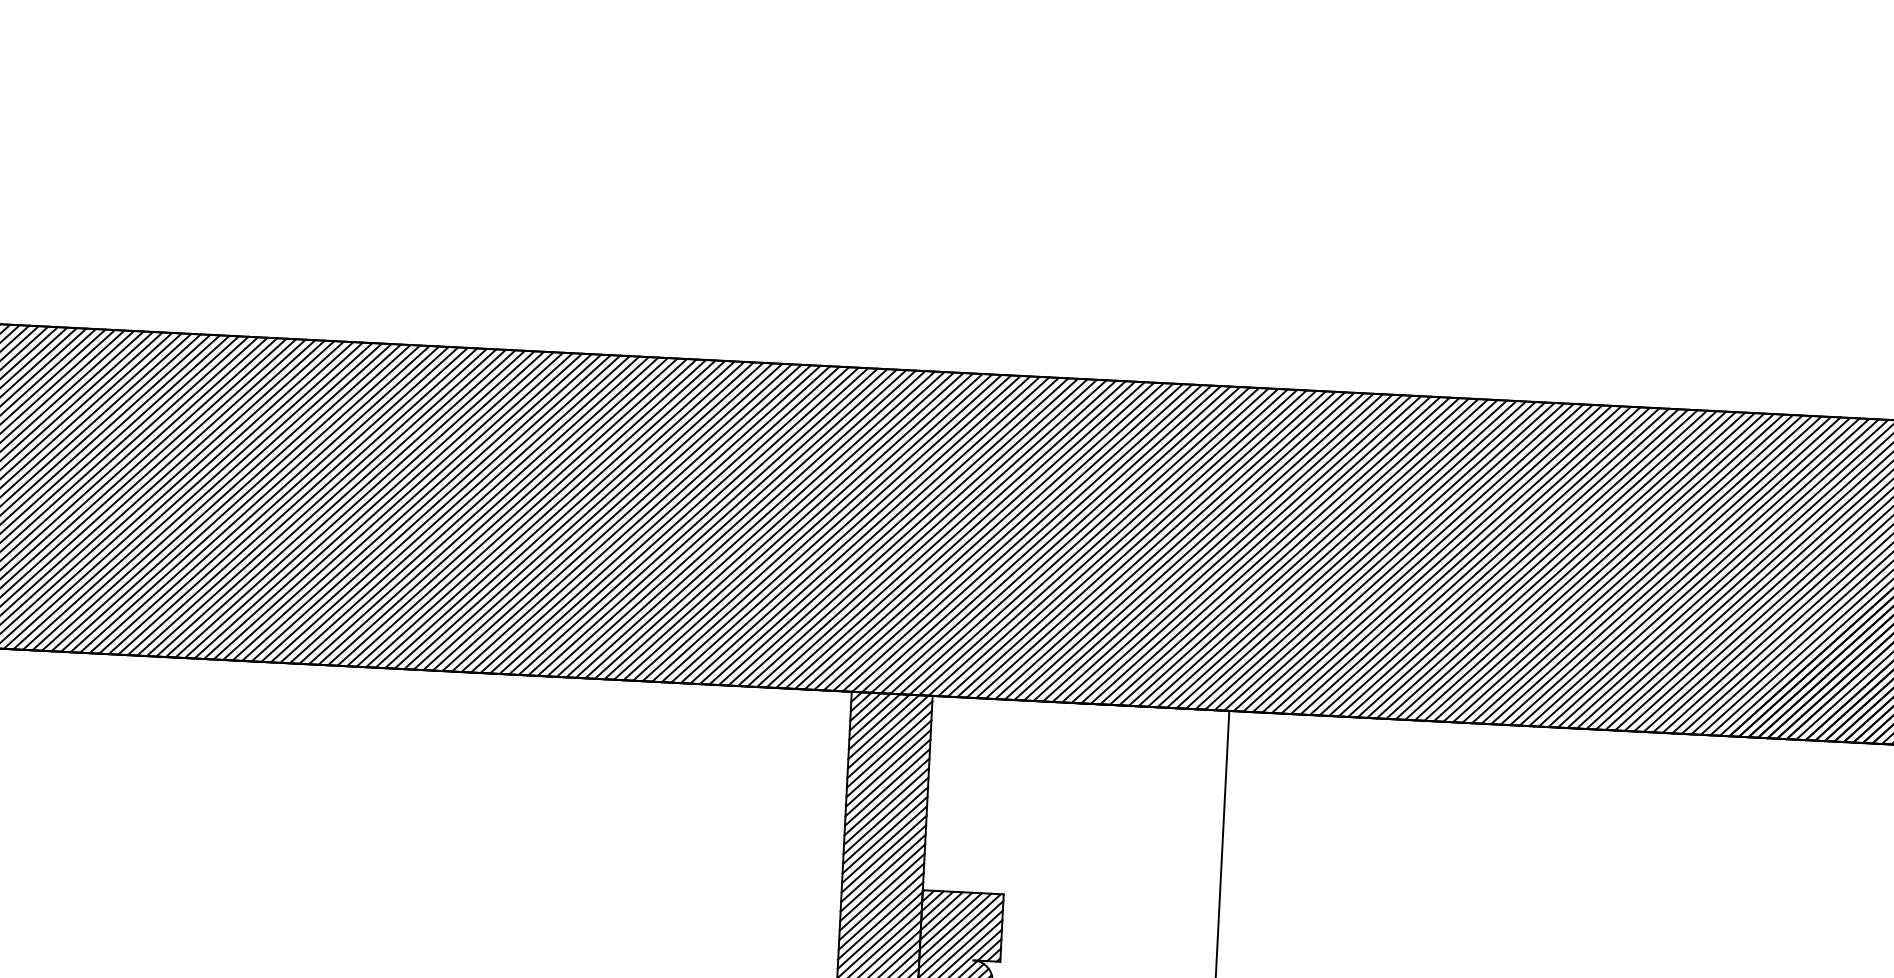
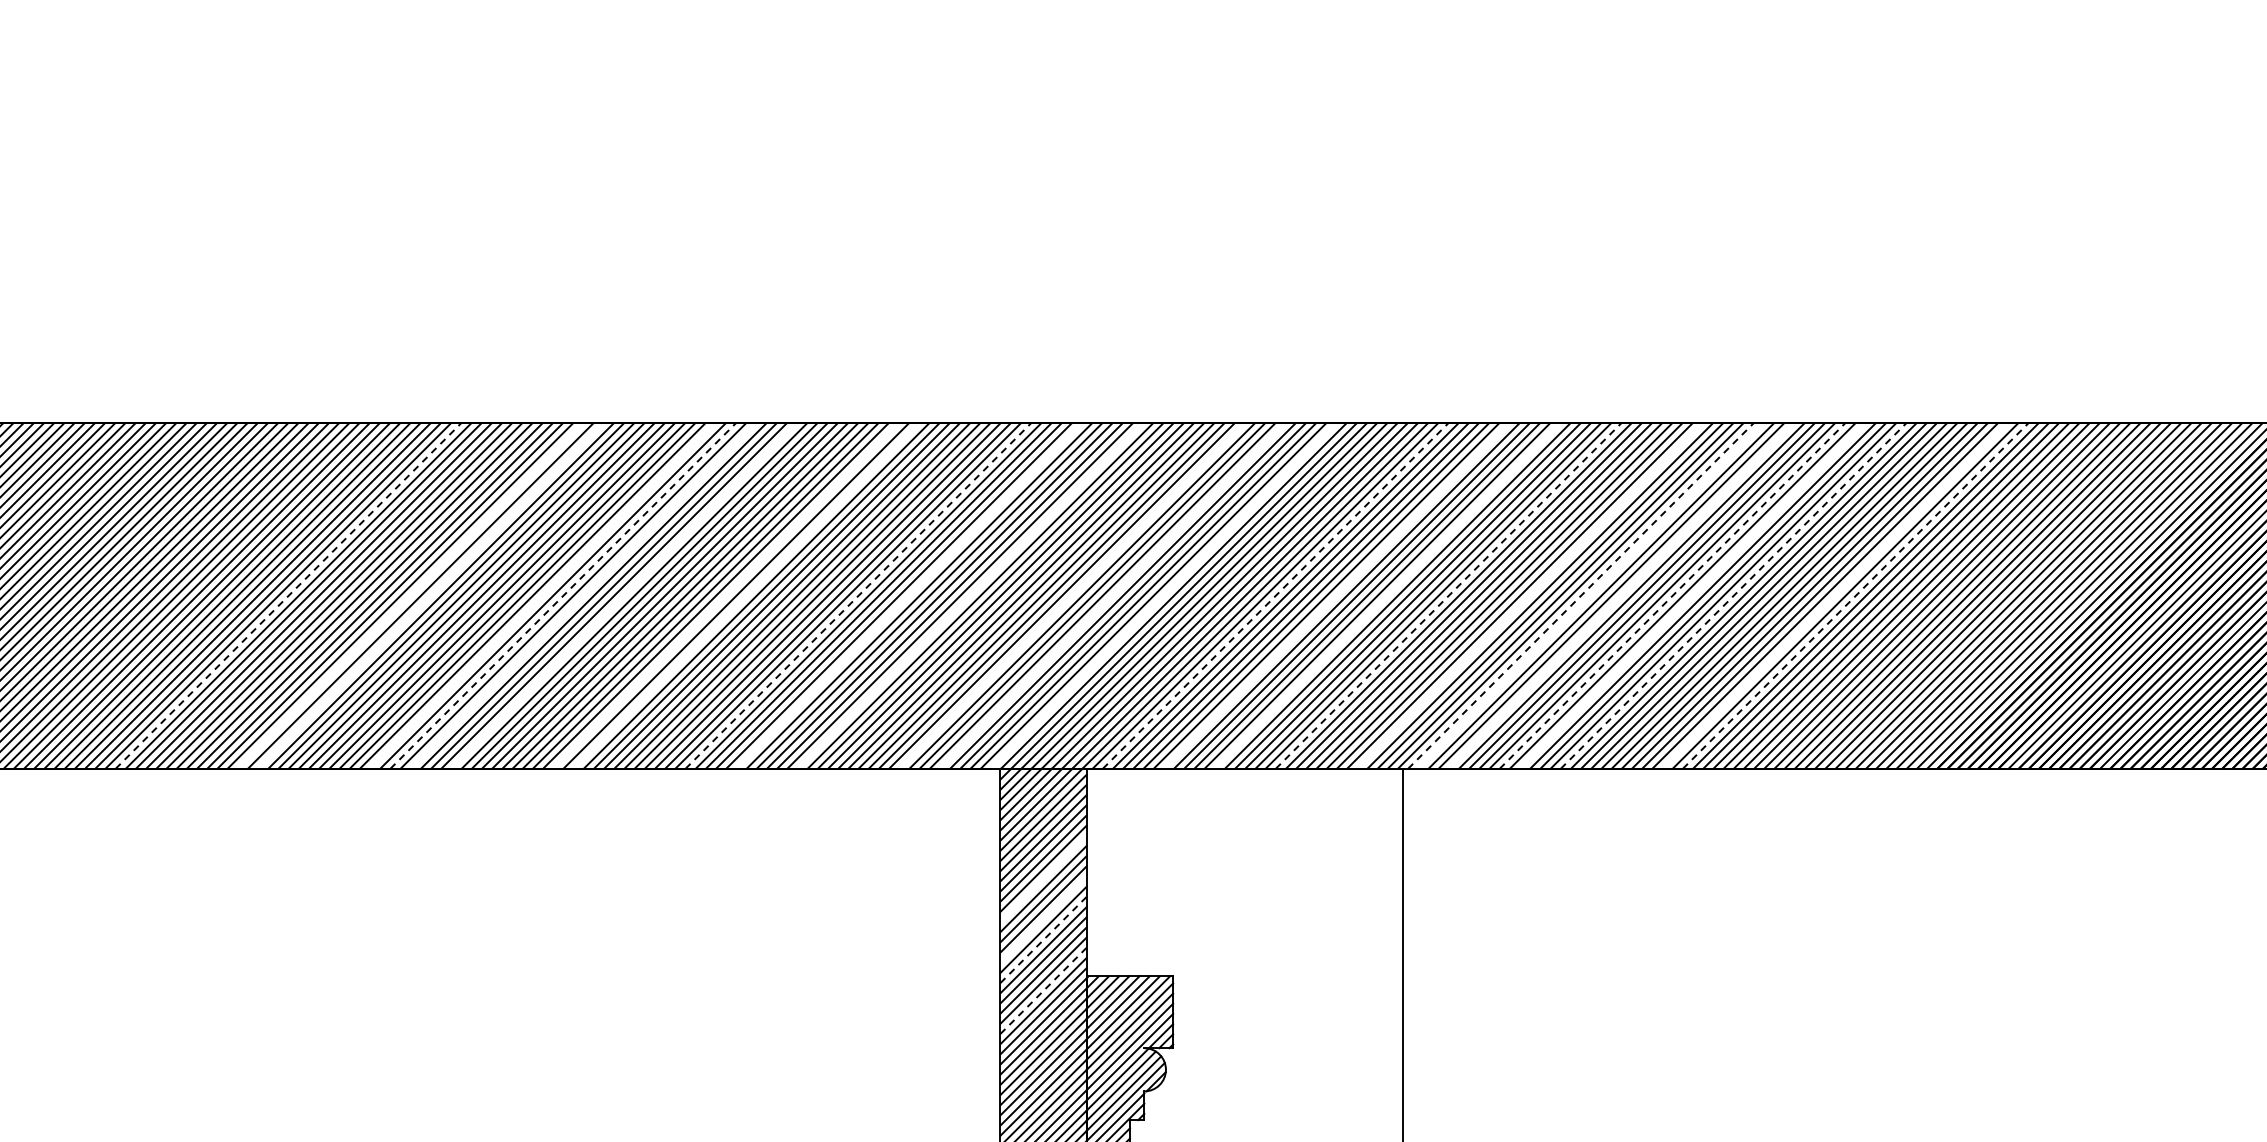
line: (193, 495) -> (288, 595), solid -> dashed
line: (307, 501) -> (410, 595), removed
line: (326, 502) -> (430, 595), removed
line: (431, 507) -> (542, 595), removed
line: (450, 508) -> (563, 595), solid -> dashed
line: (469, 509) -> (583, 595), removed
line: (506, 511) -> (623, 595), removed
line: (602, 516) -> (725, 595), removed
line: (622, 517) -> (746, 595), removed
line: (727, 522) -> (858, 595), solid -> dashed
line: (773, 525) -> (908, 595), removed
line: (831, 528) -> (969, 595), removed
line: (926, 532) -> (1071, 595), removed
line: (964, 534) -> (1112, 595), removed
line: (1012, 537) -> (1163, 595), removed
line: (1117, 542) -> (1275, 595), solid -> dashed
line: (1174, 545) -> (1336, 595), removed
line: (1222, 547) -> (1387, 595), removed
line: (1279, 550) -> (1448, 595), solid -> dashed
line: (1355, 554) -> (1529, 595), removed
line: (1404, 557) -> (1581, 595), solid -> dashed
line: (1412, 557) -> (1590, 595), removed
line: (1441, 558) -> (1621, 595), removed
line: (1489, 561) -> (1672, 595), solid -> dashed
line: (1508, 562) -> (1692, 595), removed
line: (1546, 564) -> (1733, 595), solid -> dashed
line: (1642, 569) -> (1835, 595), removed
line: (1661, 570) -> (1855, 595), solid -> dashed
line: (886, 796) -> (1043, 878), removed
line: (884, 835) -> (1043, 919), removed
line: (884, 853) -> (1043, 939), solid -> dashed
line: (881, 901) -> (1043, 990), solid -> dashed

